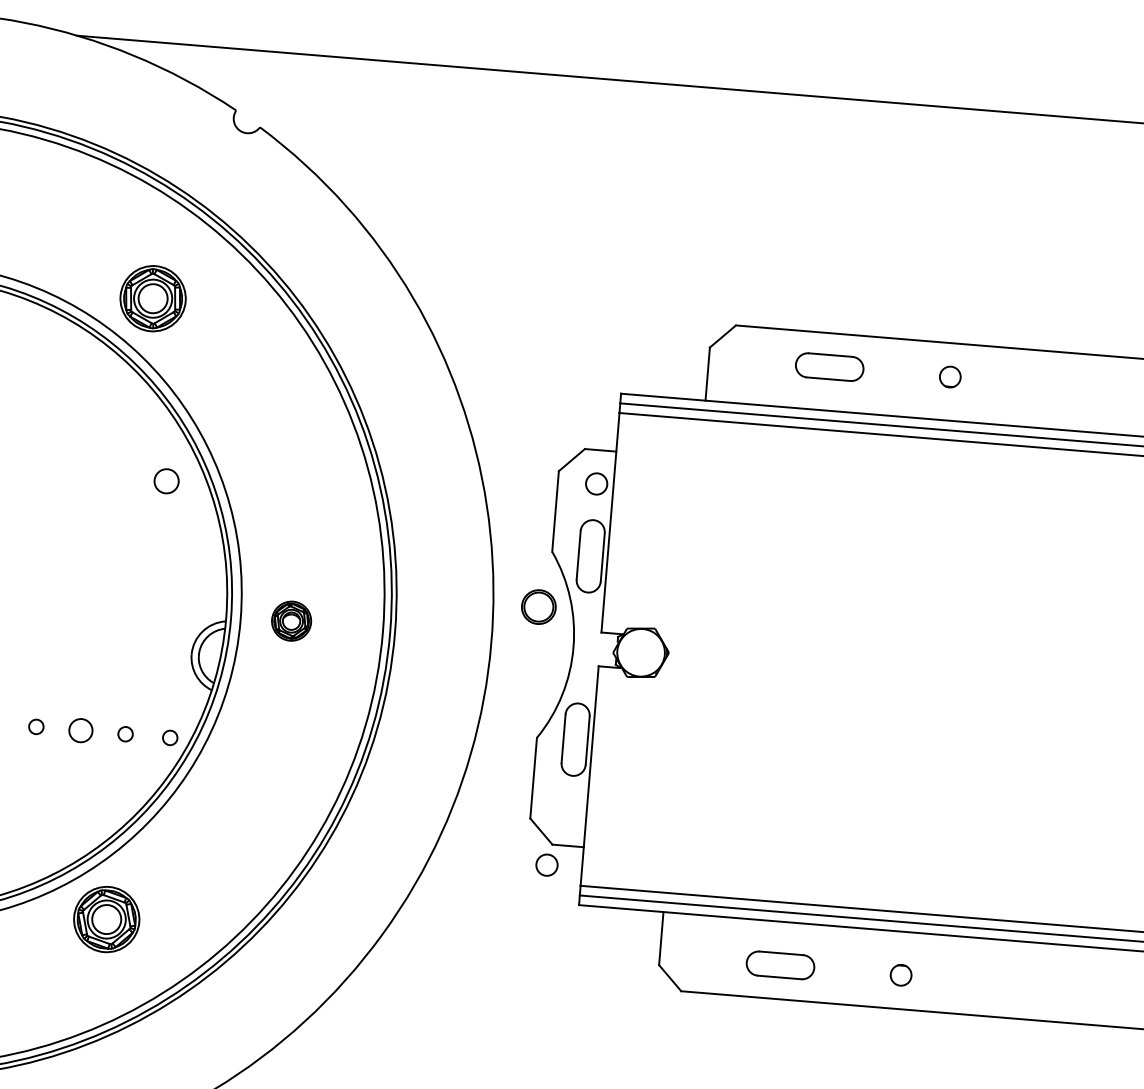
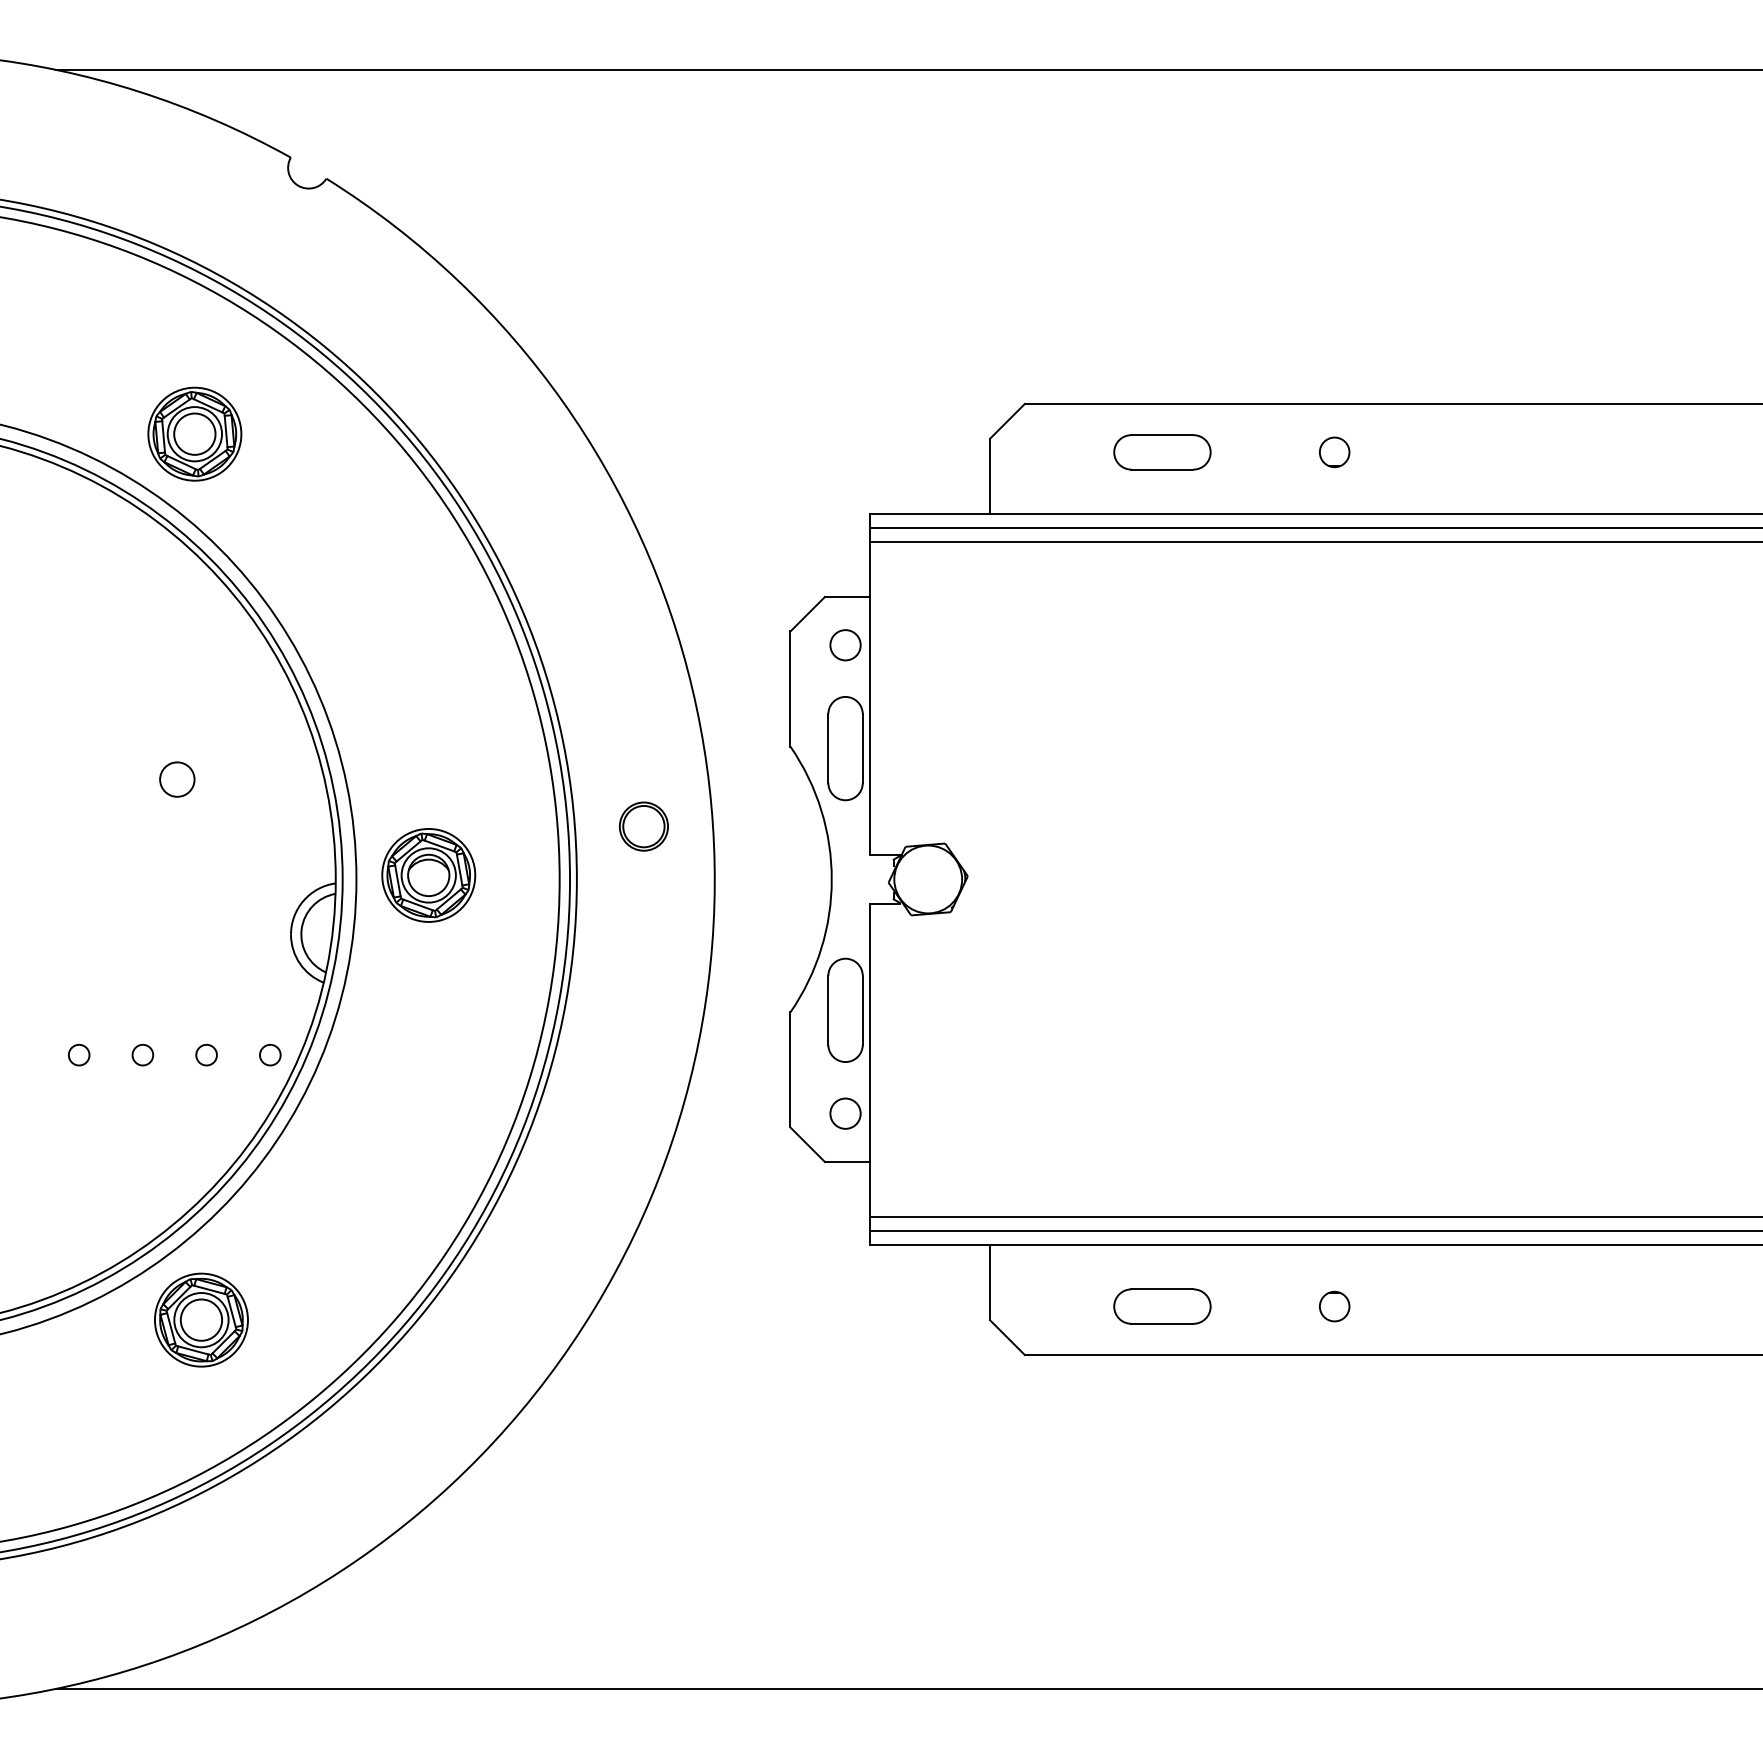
circle: (166, 481) -> (177, 779), moved
part: (538, 606) -> (643, 826), moved
part: (291, 621) -> (428, 875), size x1.67
circle: (80, 730) -> (142, 1054), size x0.62
circle: (546, 865) -> (845, 1113), moved

